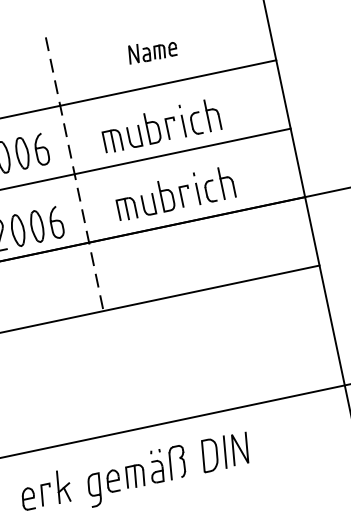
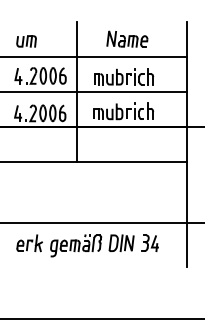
part: (152, 49) -> (127, 38), size x1.67
line: (74, 176) -> (76, 92), dashed -> solid
part: (279, 439) -> (149, 242), added

